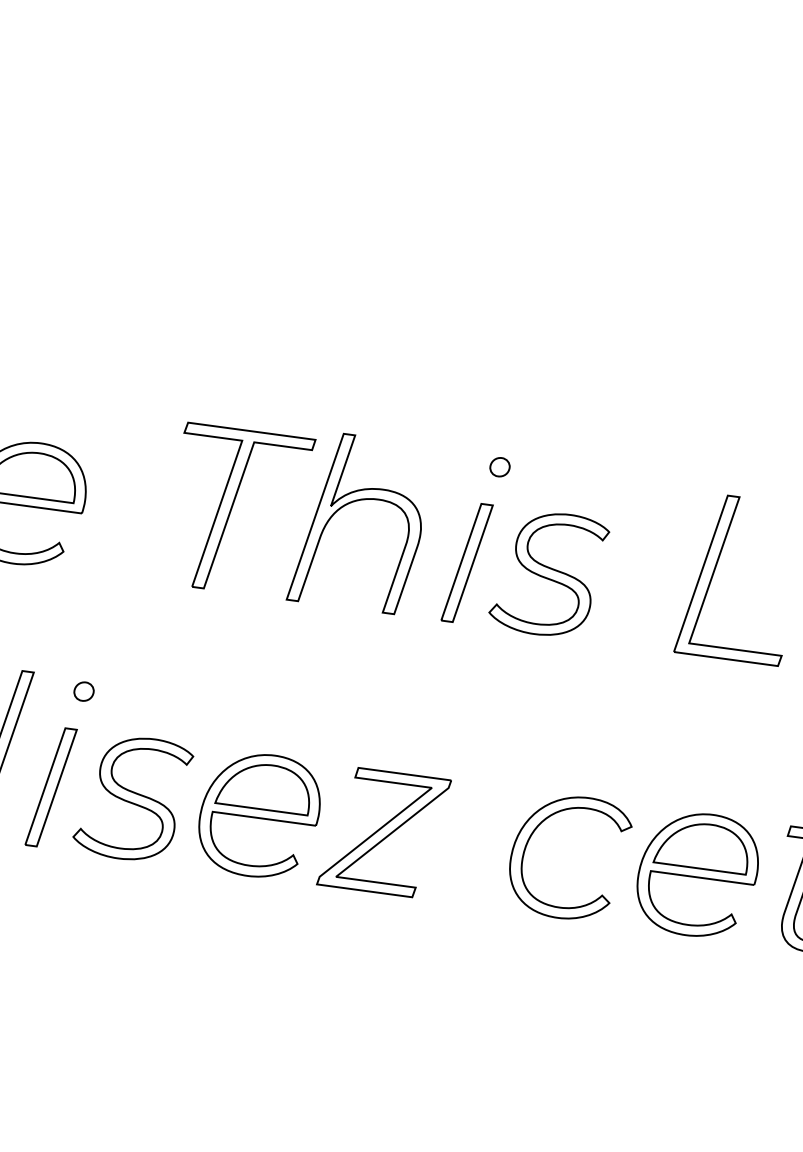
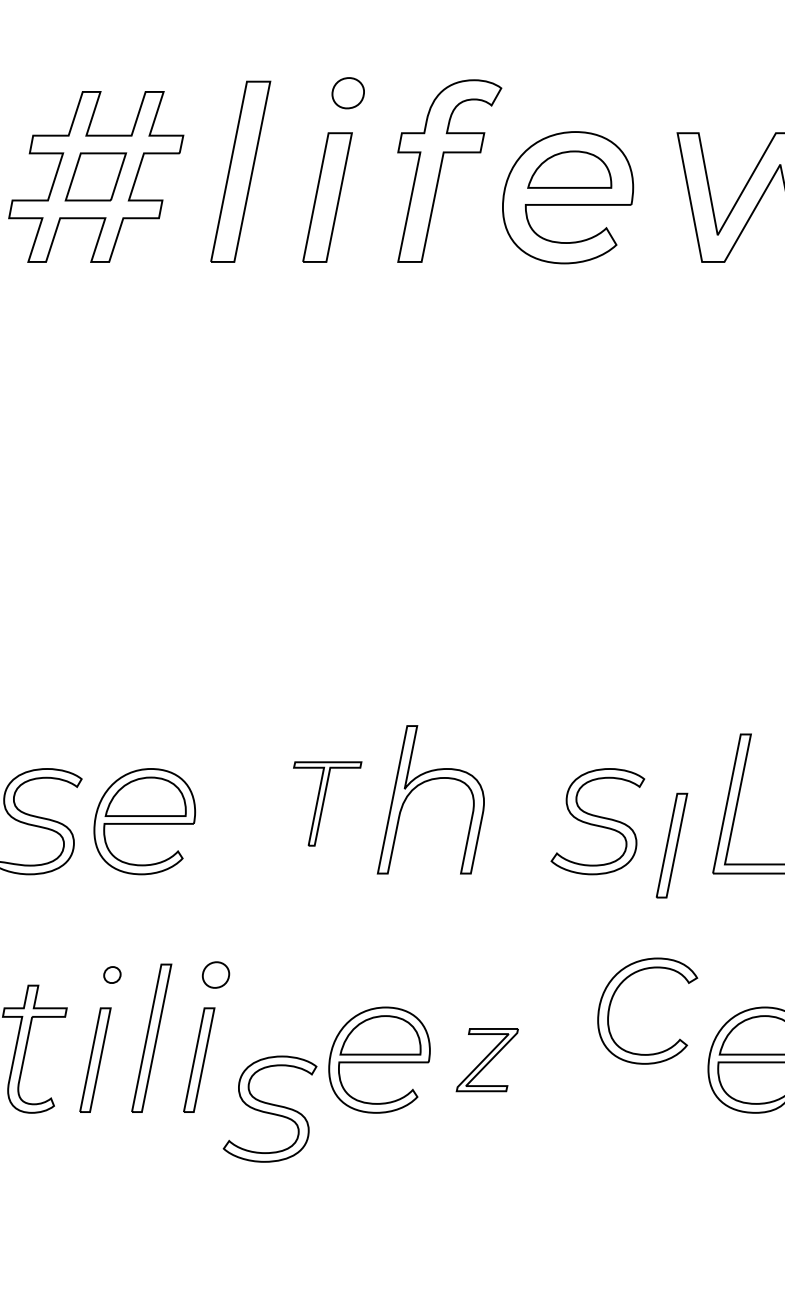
part: (499, 467) -> (543, 736), removed
part: (239, 510) -> (327, 803), size x0.6
part: (466, 562) -> (671, 845), moved
part: (84, 691) -> (216, 974), size x1.6
part: (132, 797) -> (269, 1108), moved
part: (384, 831) -> (487, 1059), size x0.6
part: (534, 831) -> (615, 993), moved

